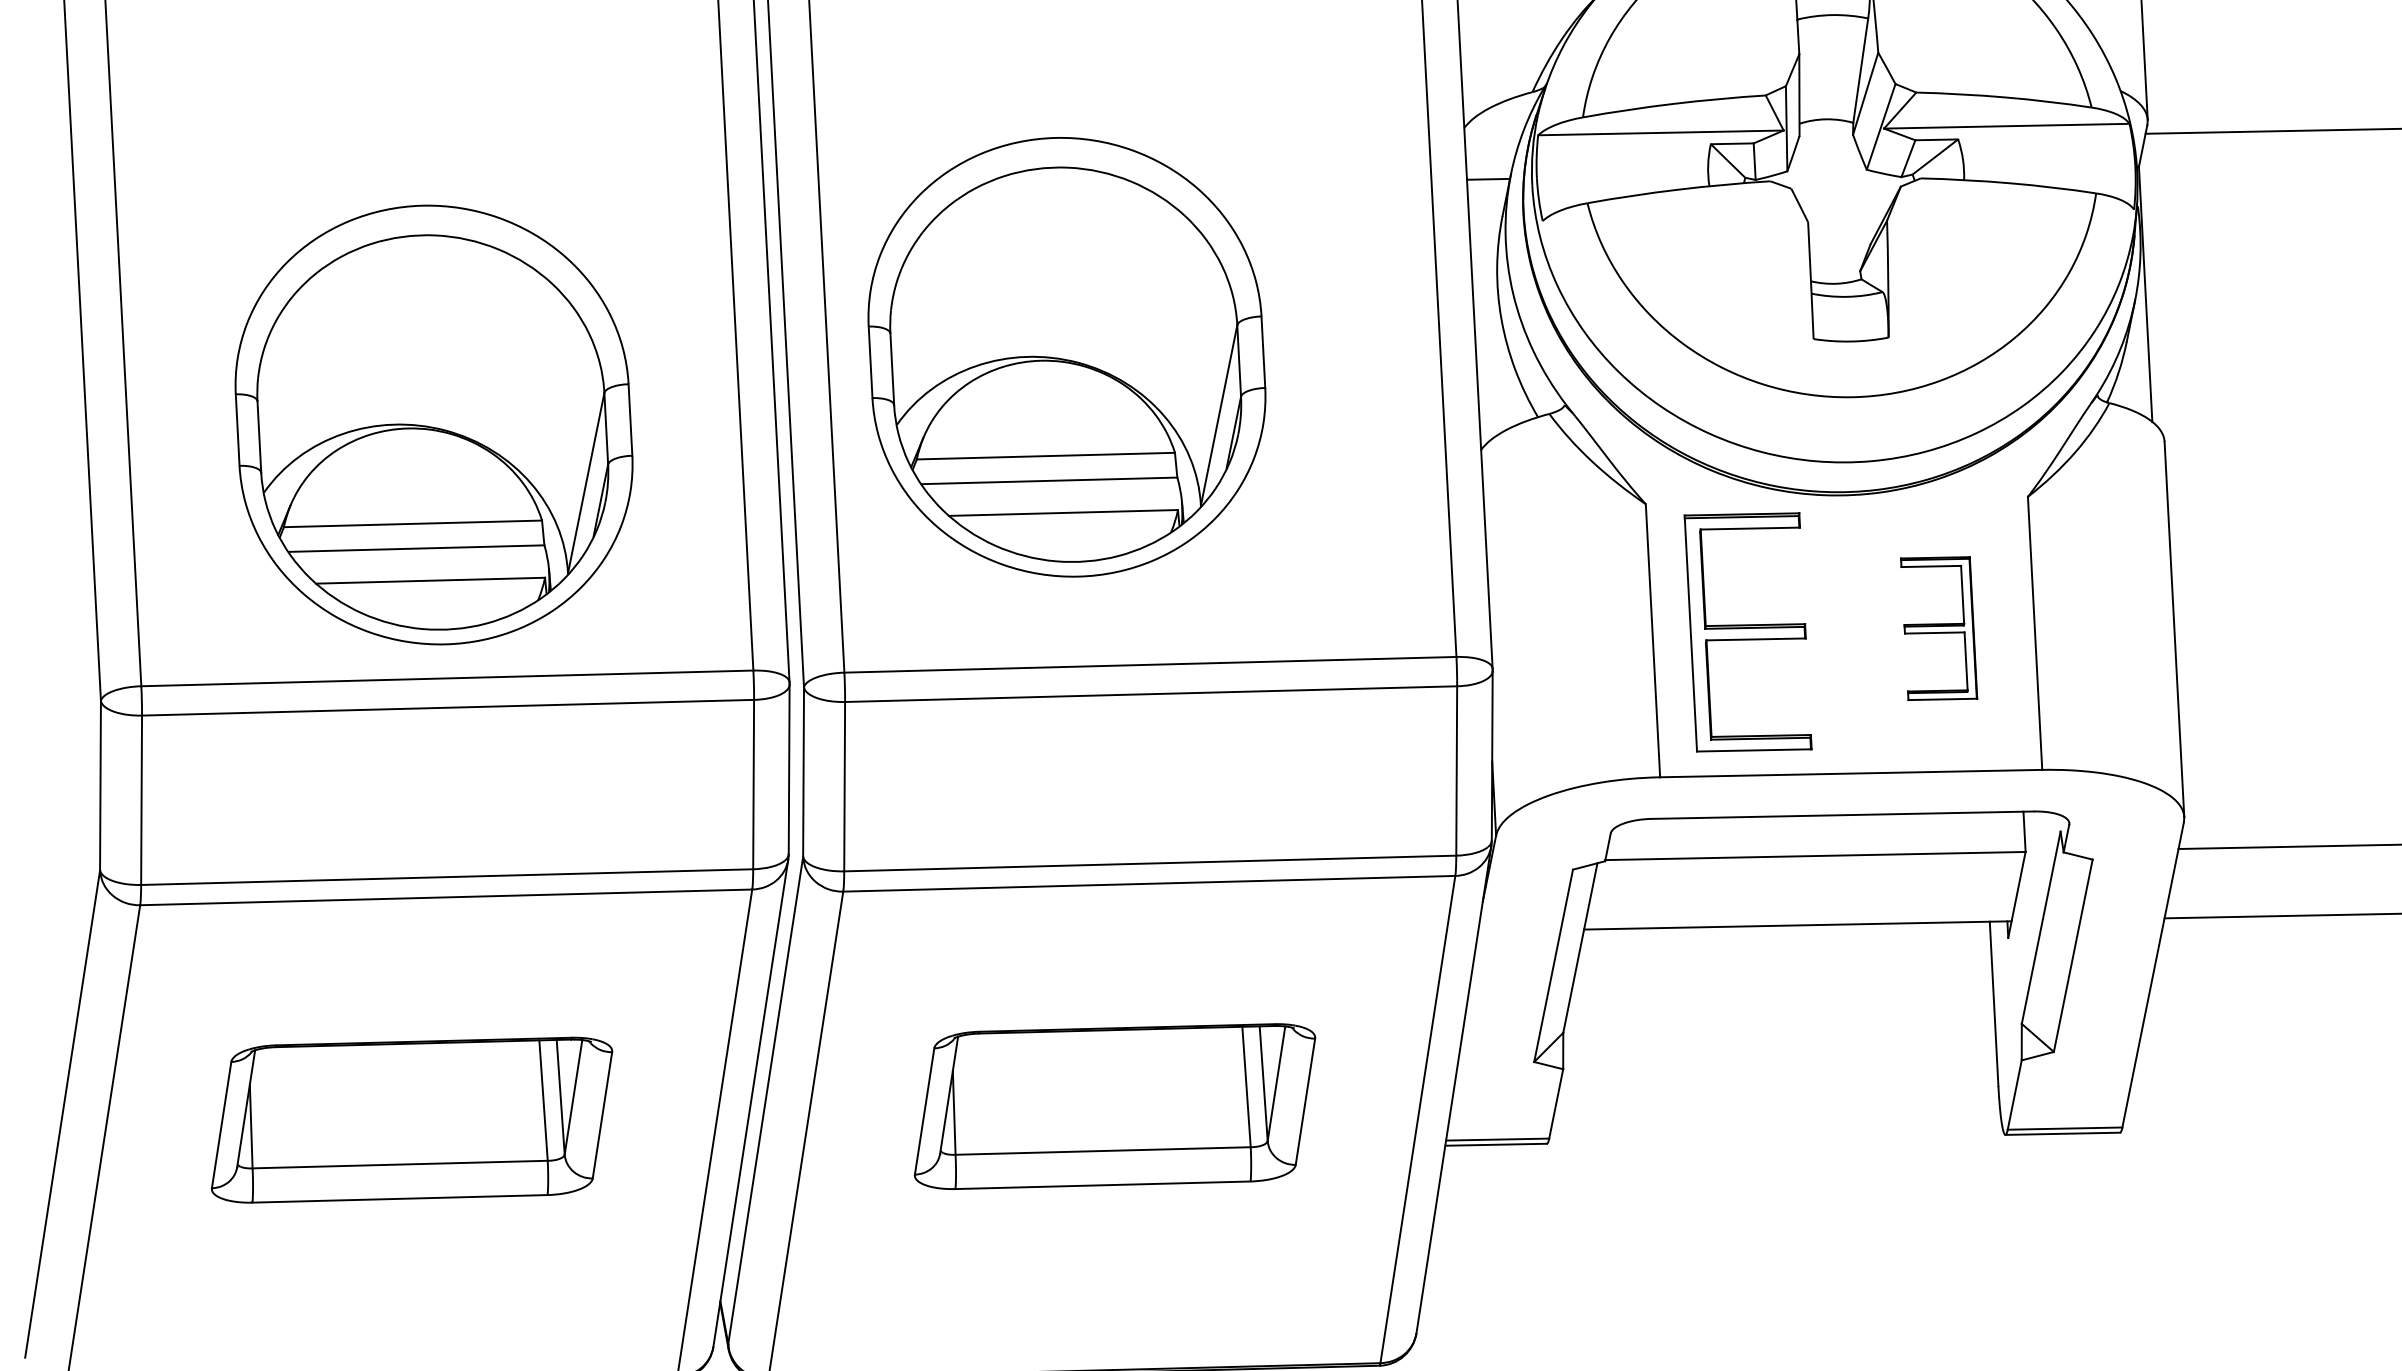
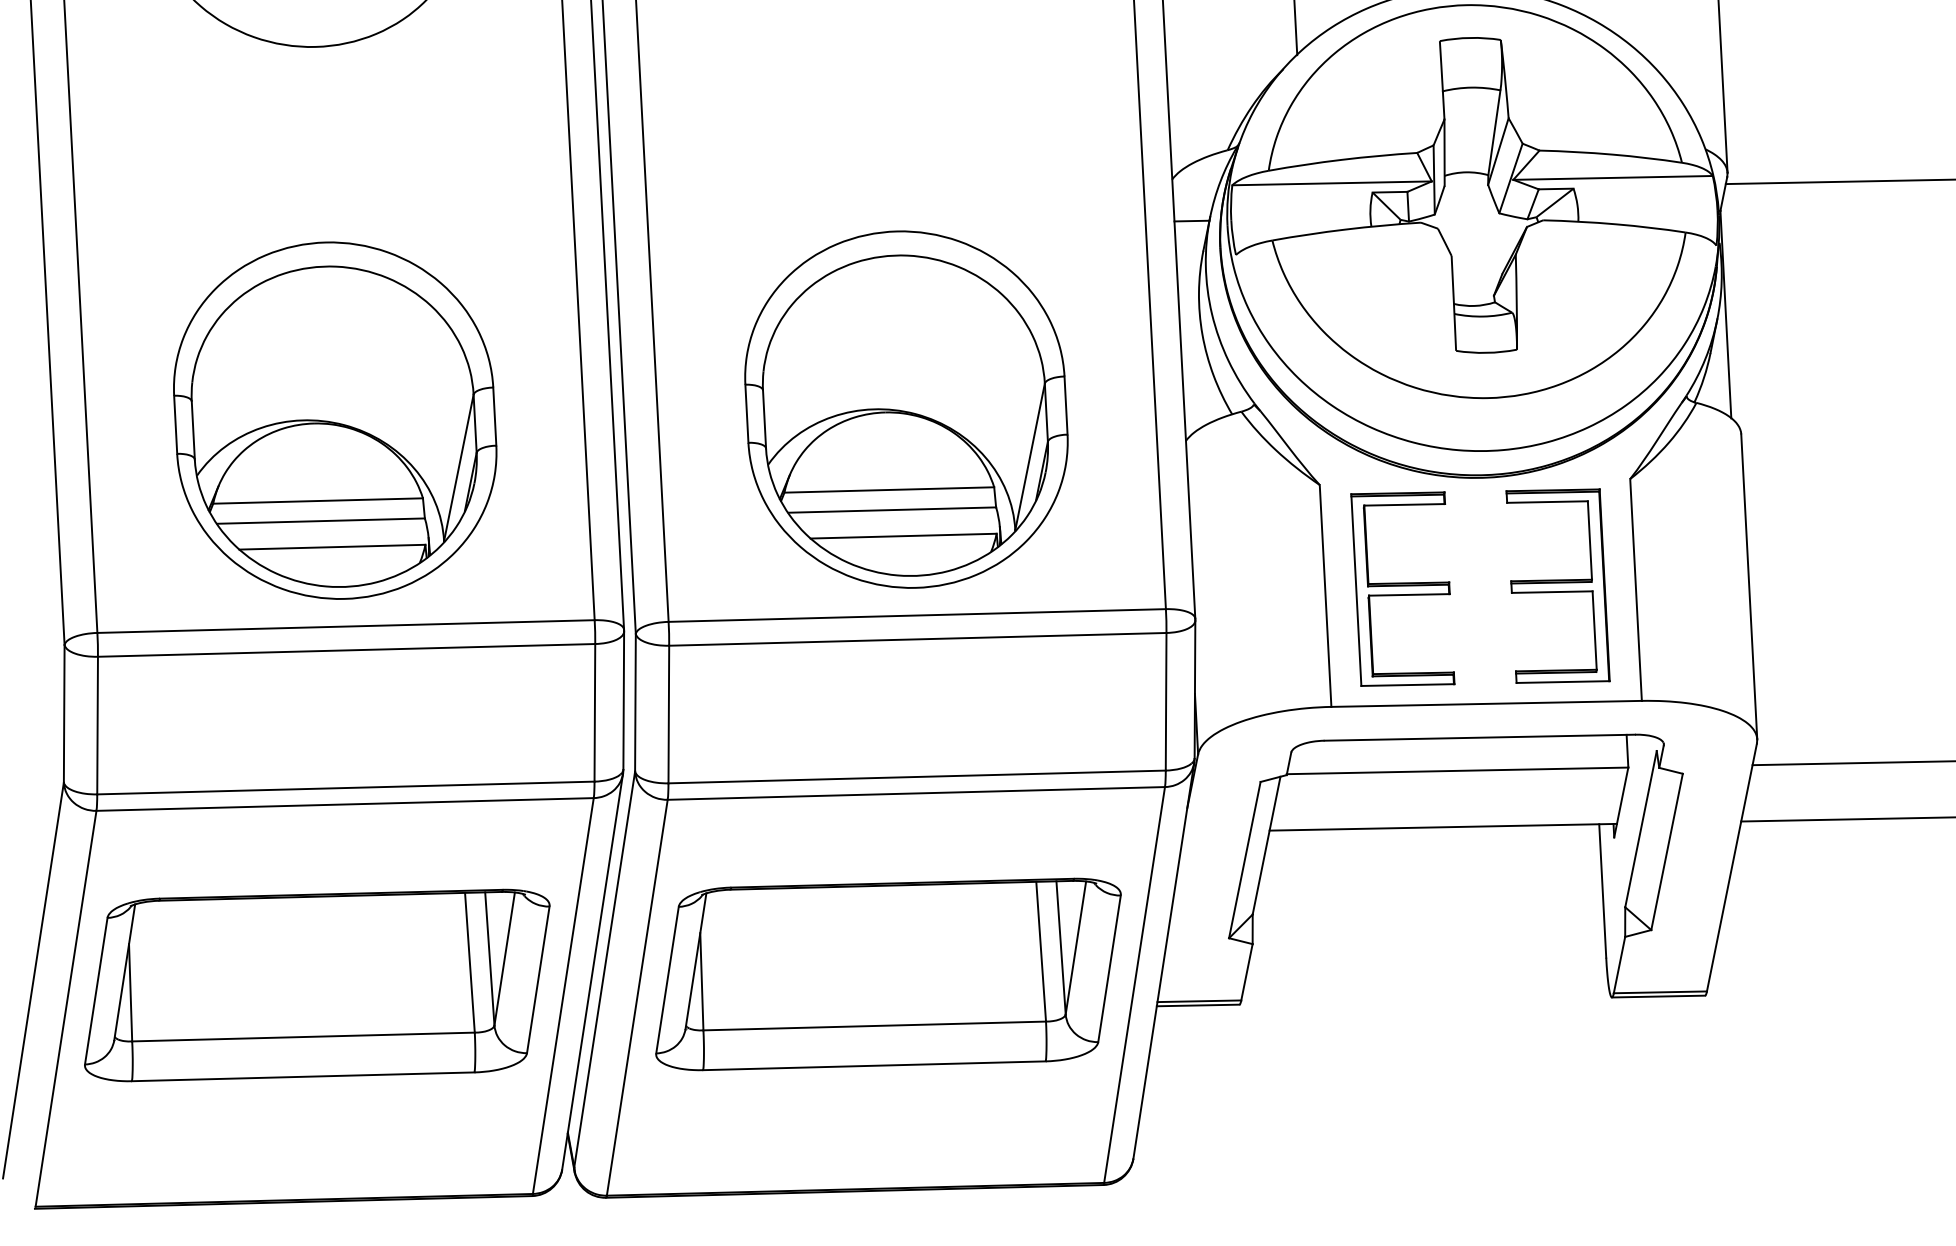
part: (1067, 357) -> (906, 409), moved
part: (1938, 627) -> (1557, 585), size x1.67
part: (1115, 1106) -> (888, 974), size x1.43
part: (412, 1120) -> (317, 985), size x1.43

